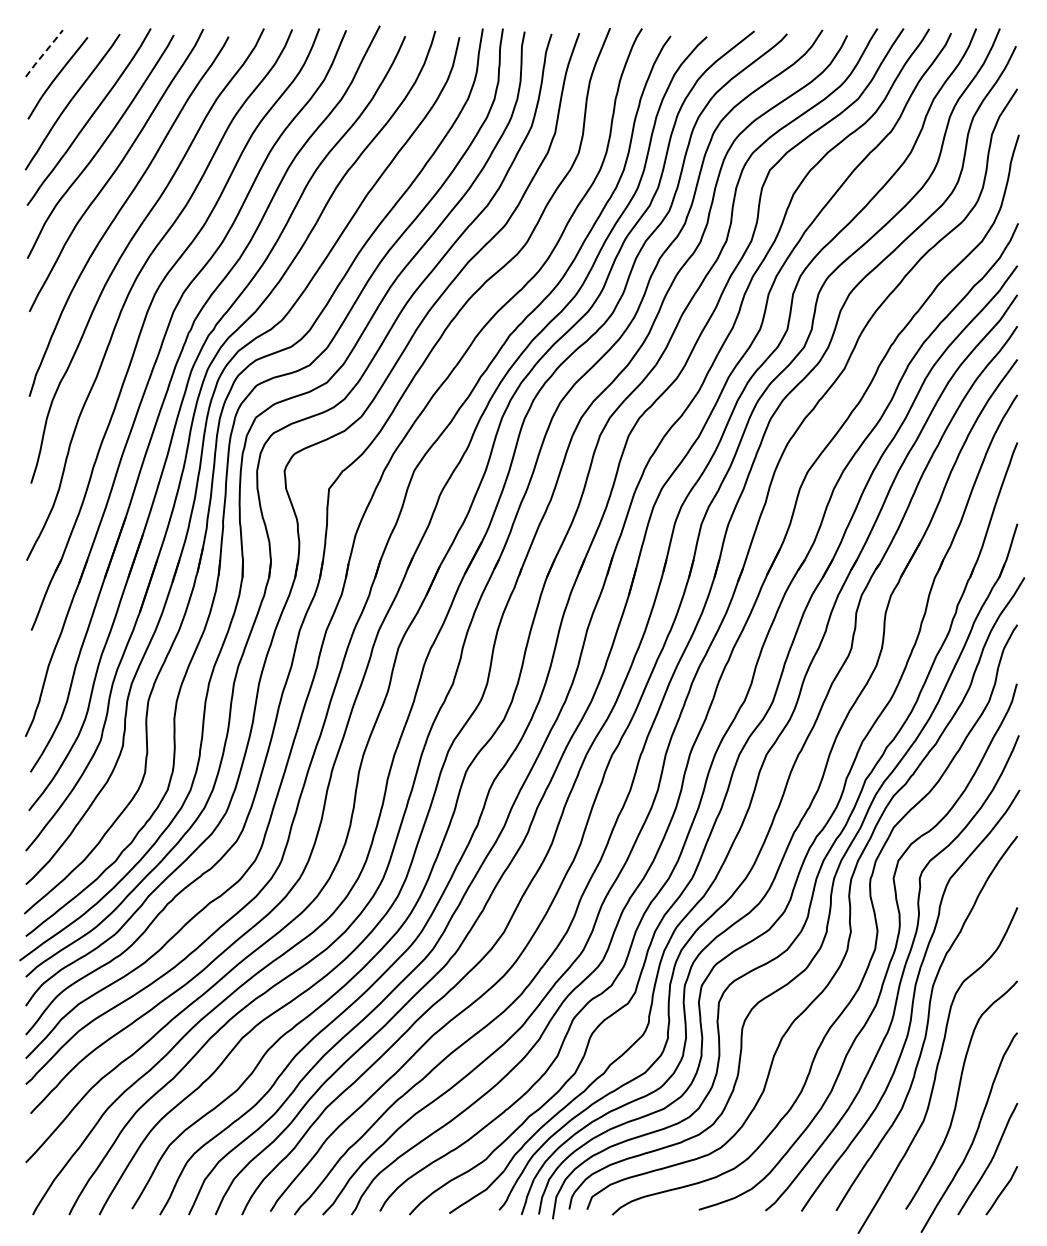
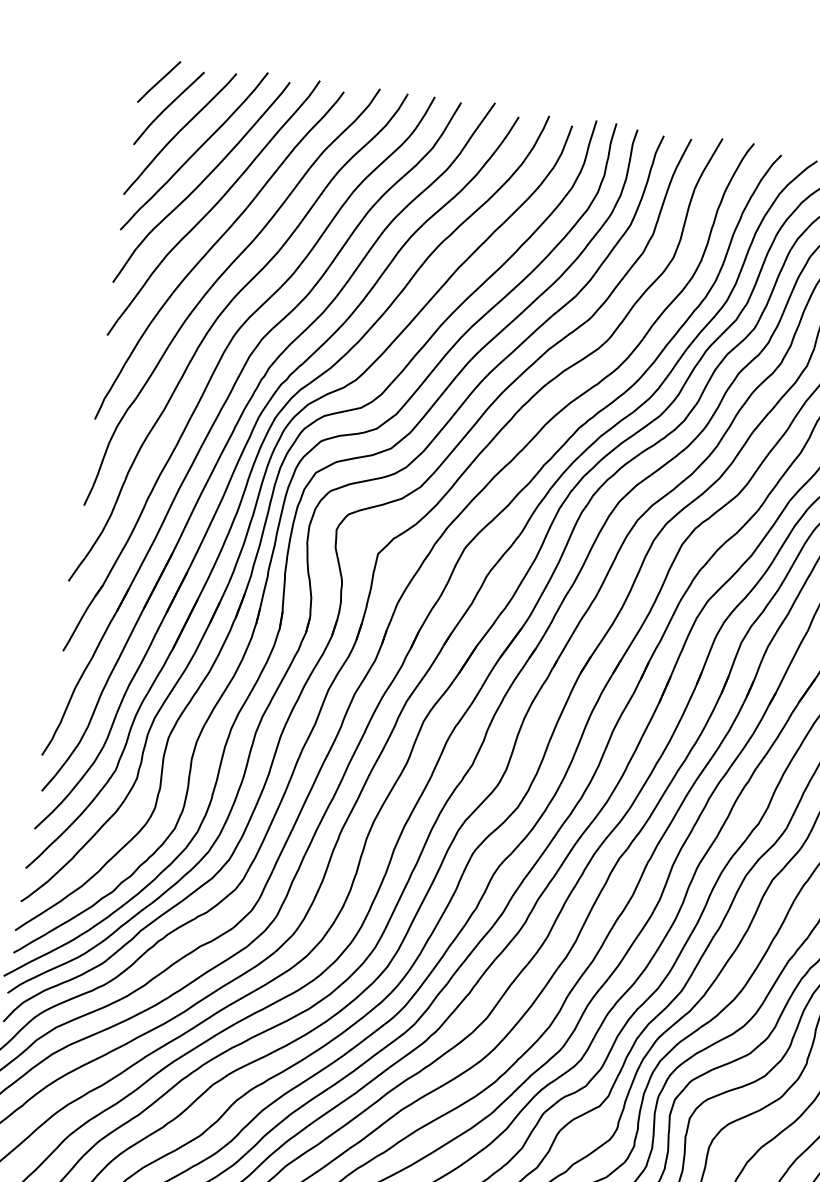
line: (44, 53) -> (159, 81), dashed -> solid

